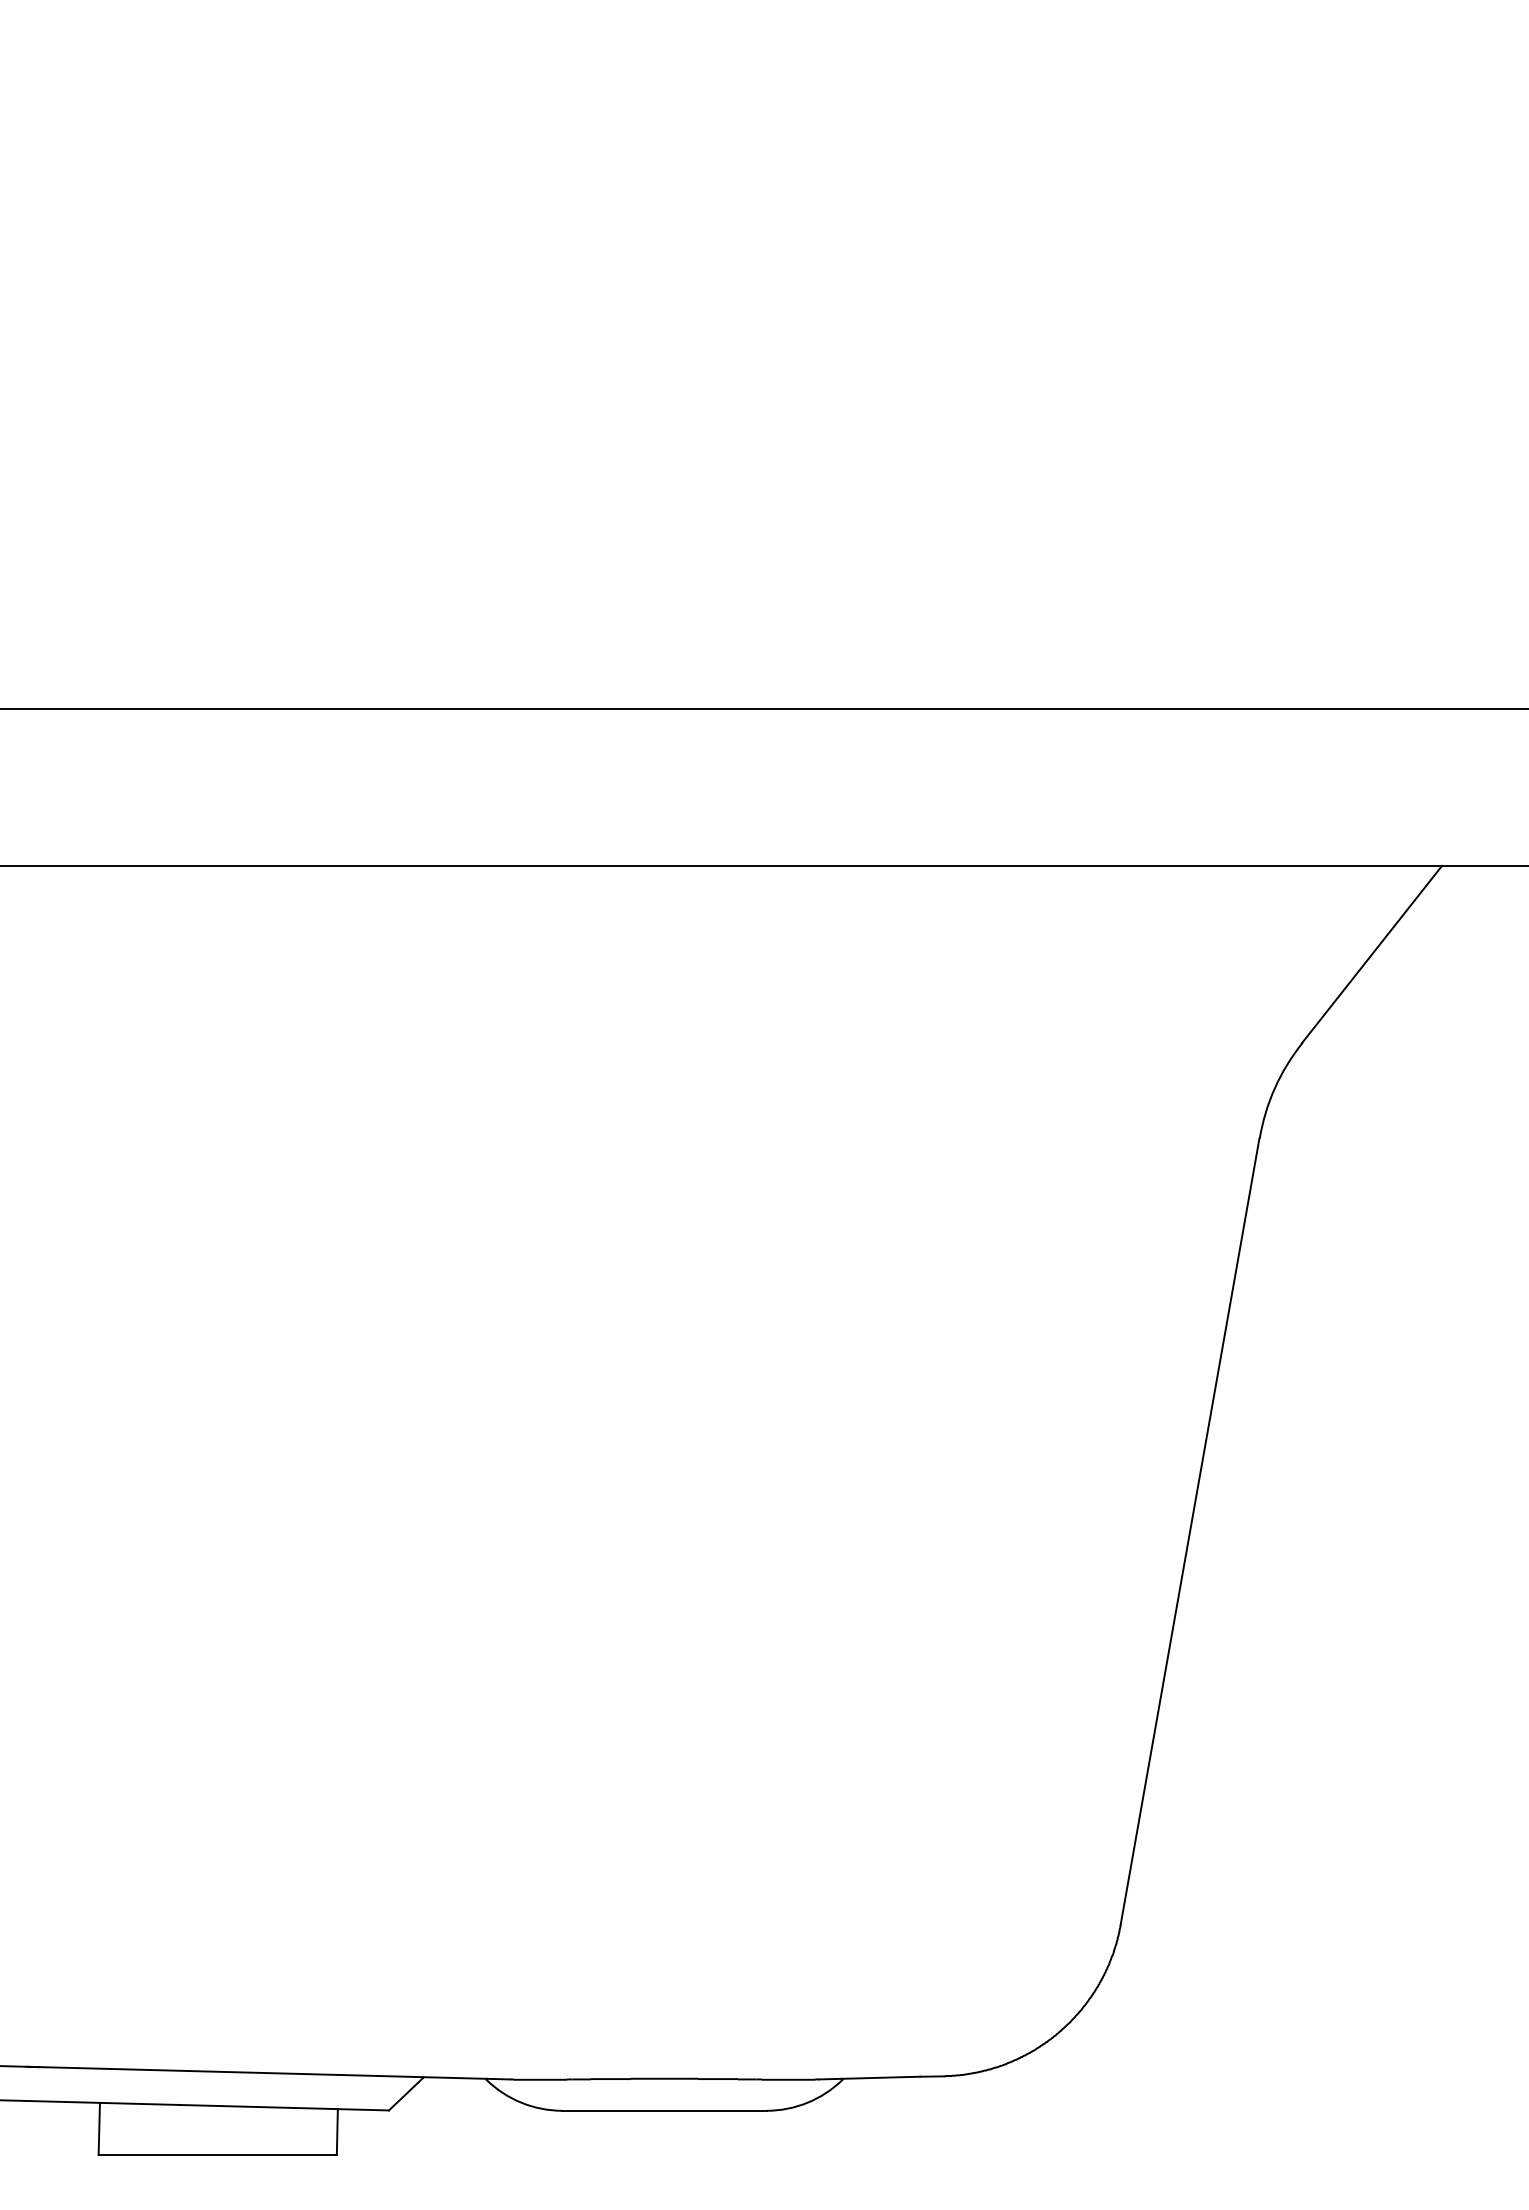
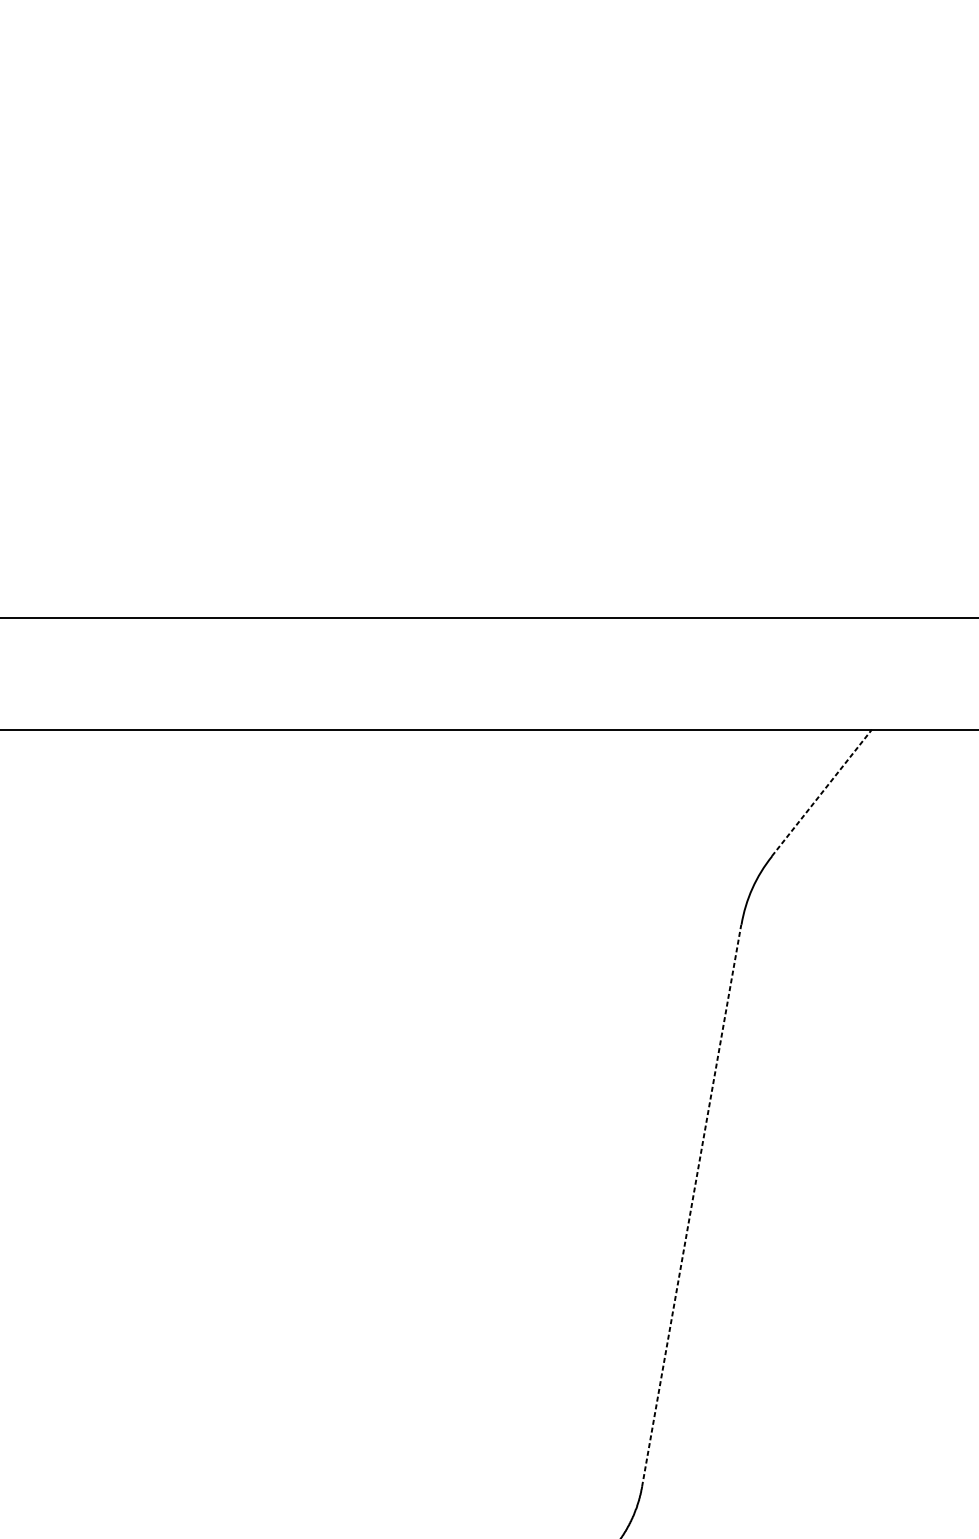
line: (1372, 954) -> (822, 793), solid -> dashed
line: (1190, 1531) -> (692, 1205), solid -> dashed

